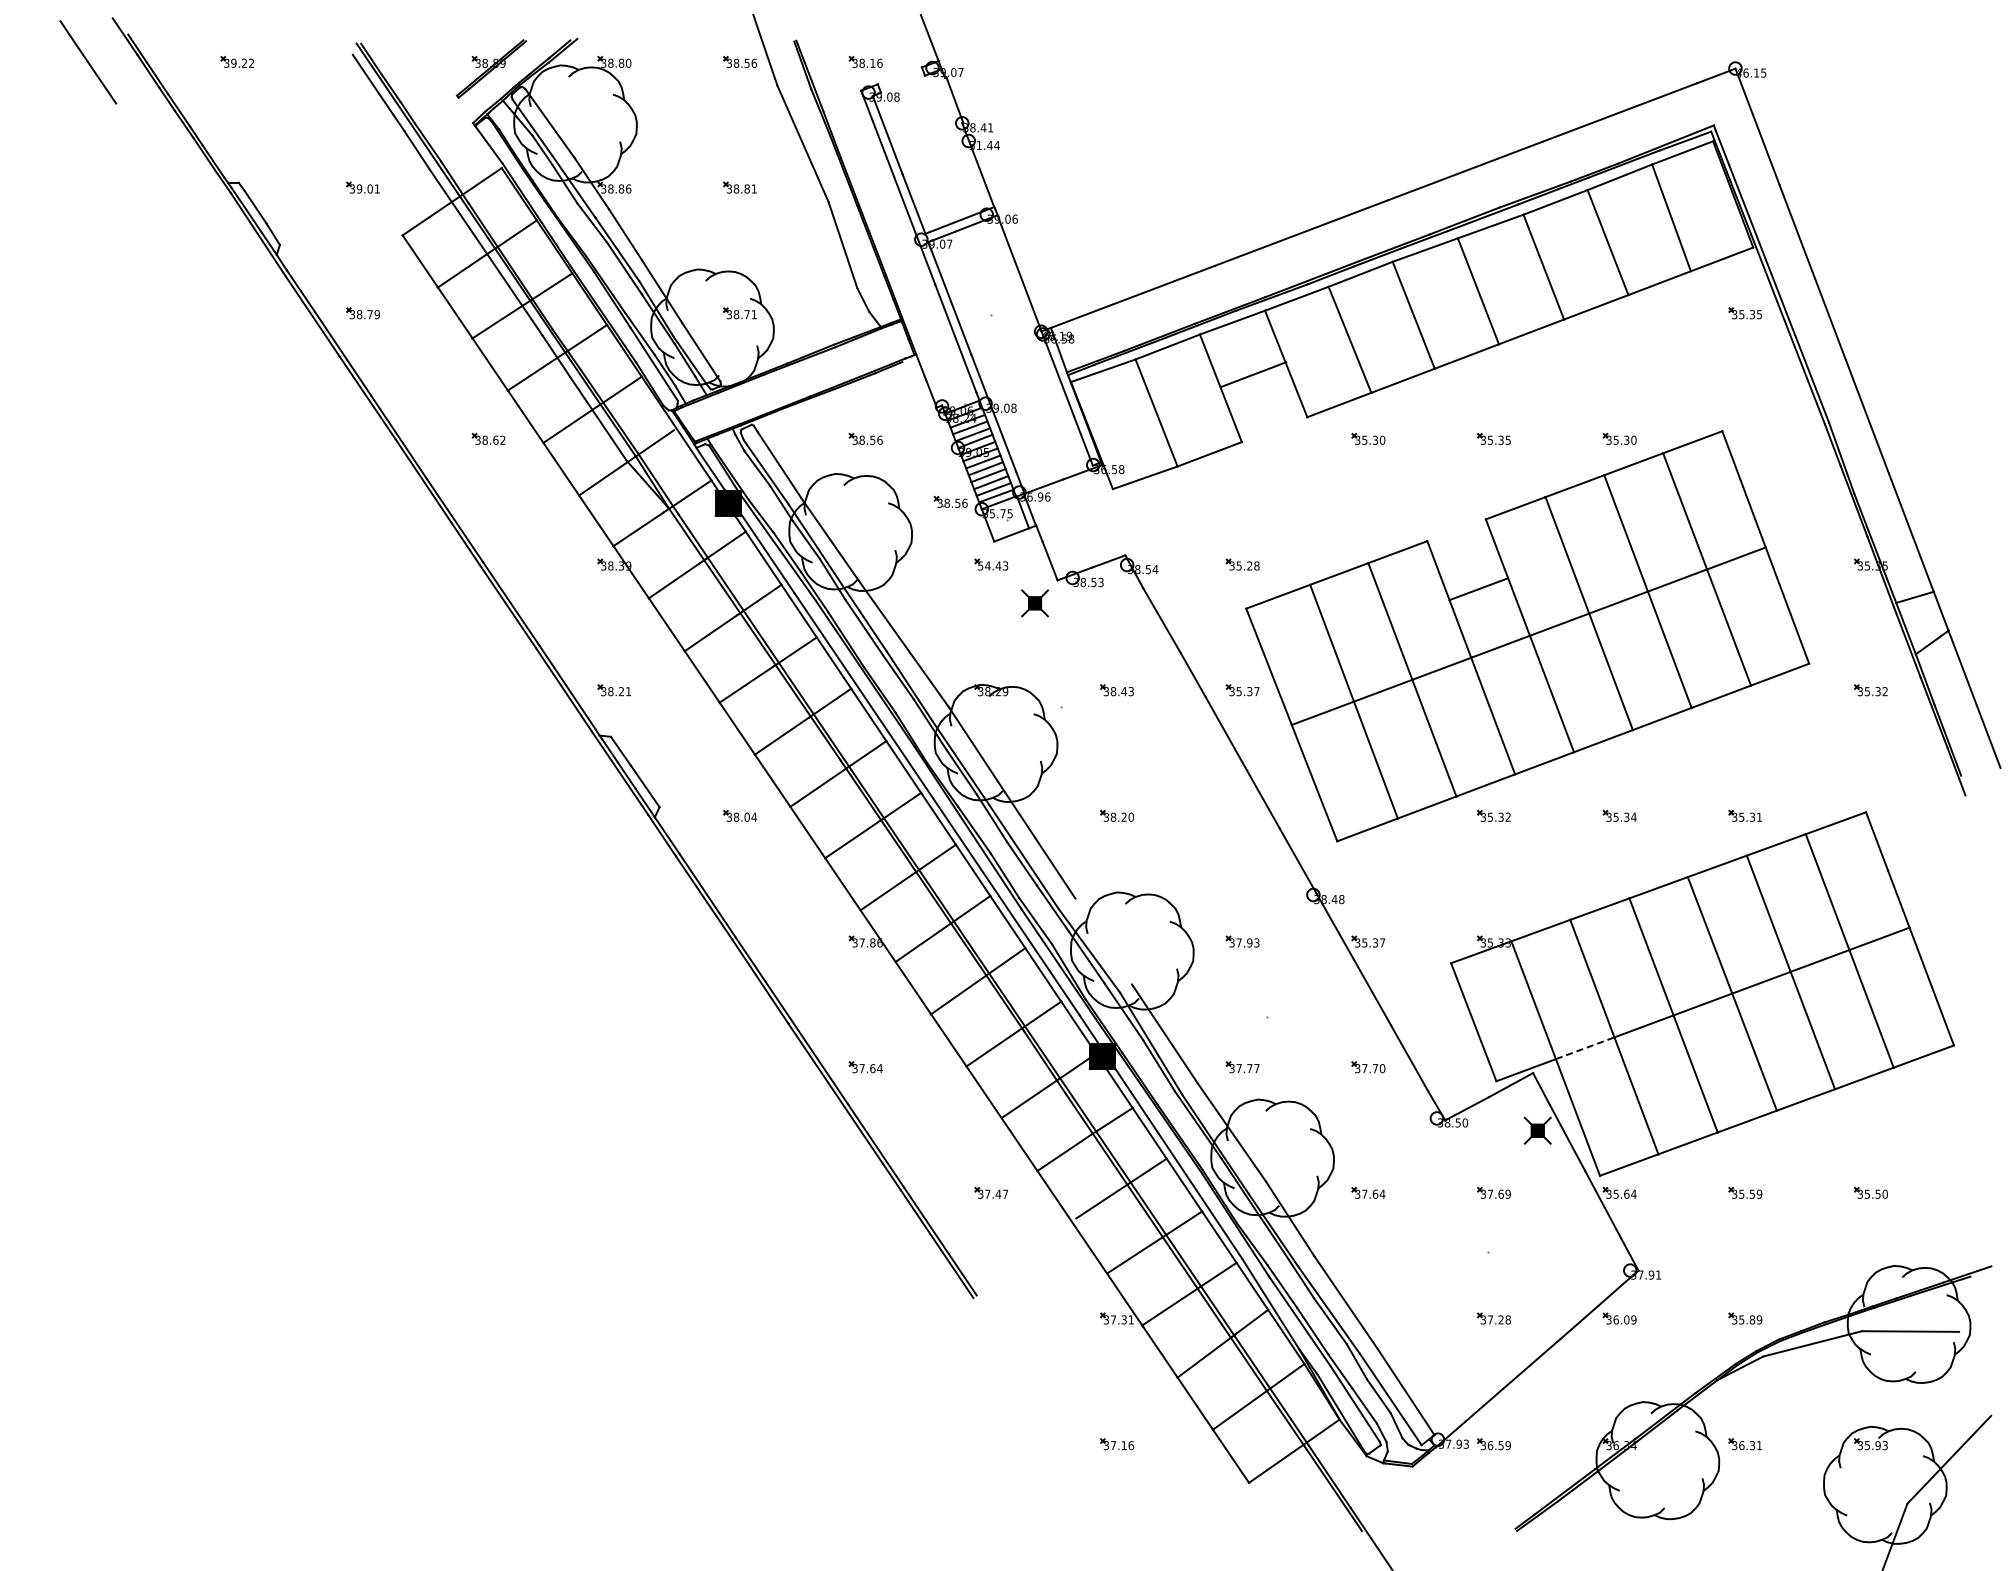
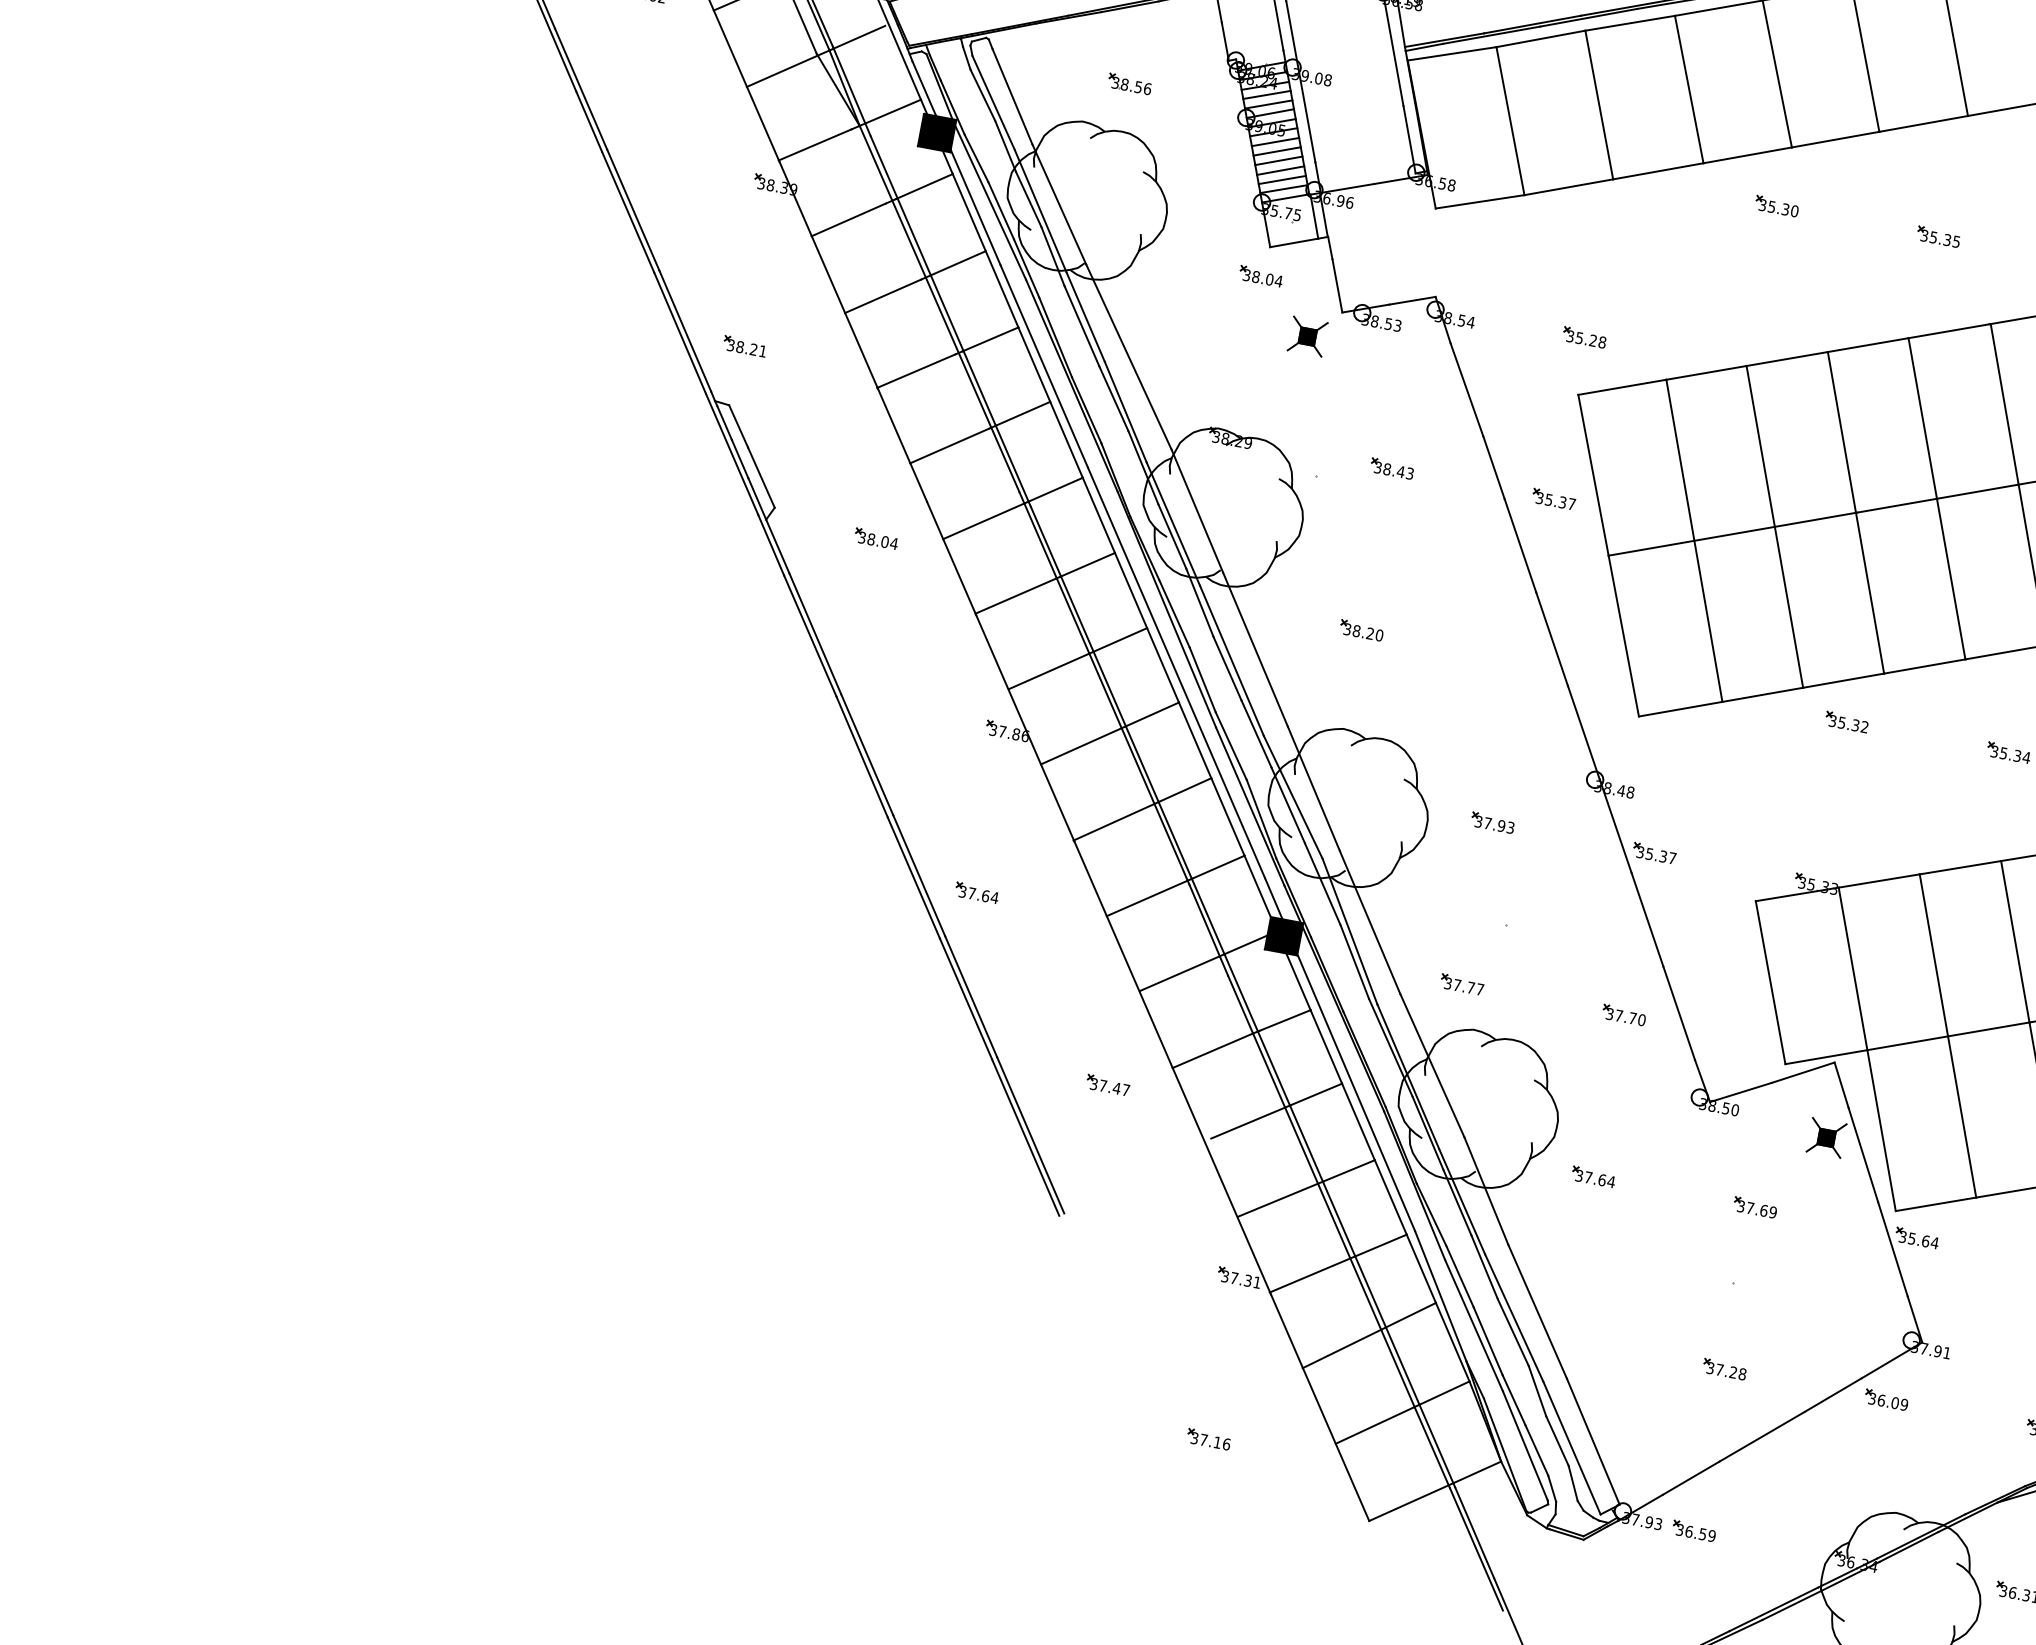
line: (1253, 374) -> (1658, 171), moved
part: (950, 501) -> (1223, 184), removed
text: (993, 565) -> (1263, 277), 54.43 -> 38.04
line: (1478, 589) -> (1868, 345), moved
line: (1103, 941) -> (1313, 788), added
line: (1585, 1048) -> (1908, 1043), dashed -> solid

